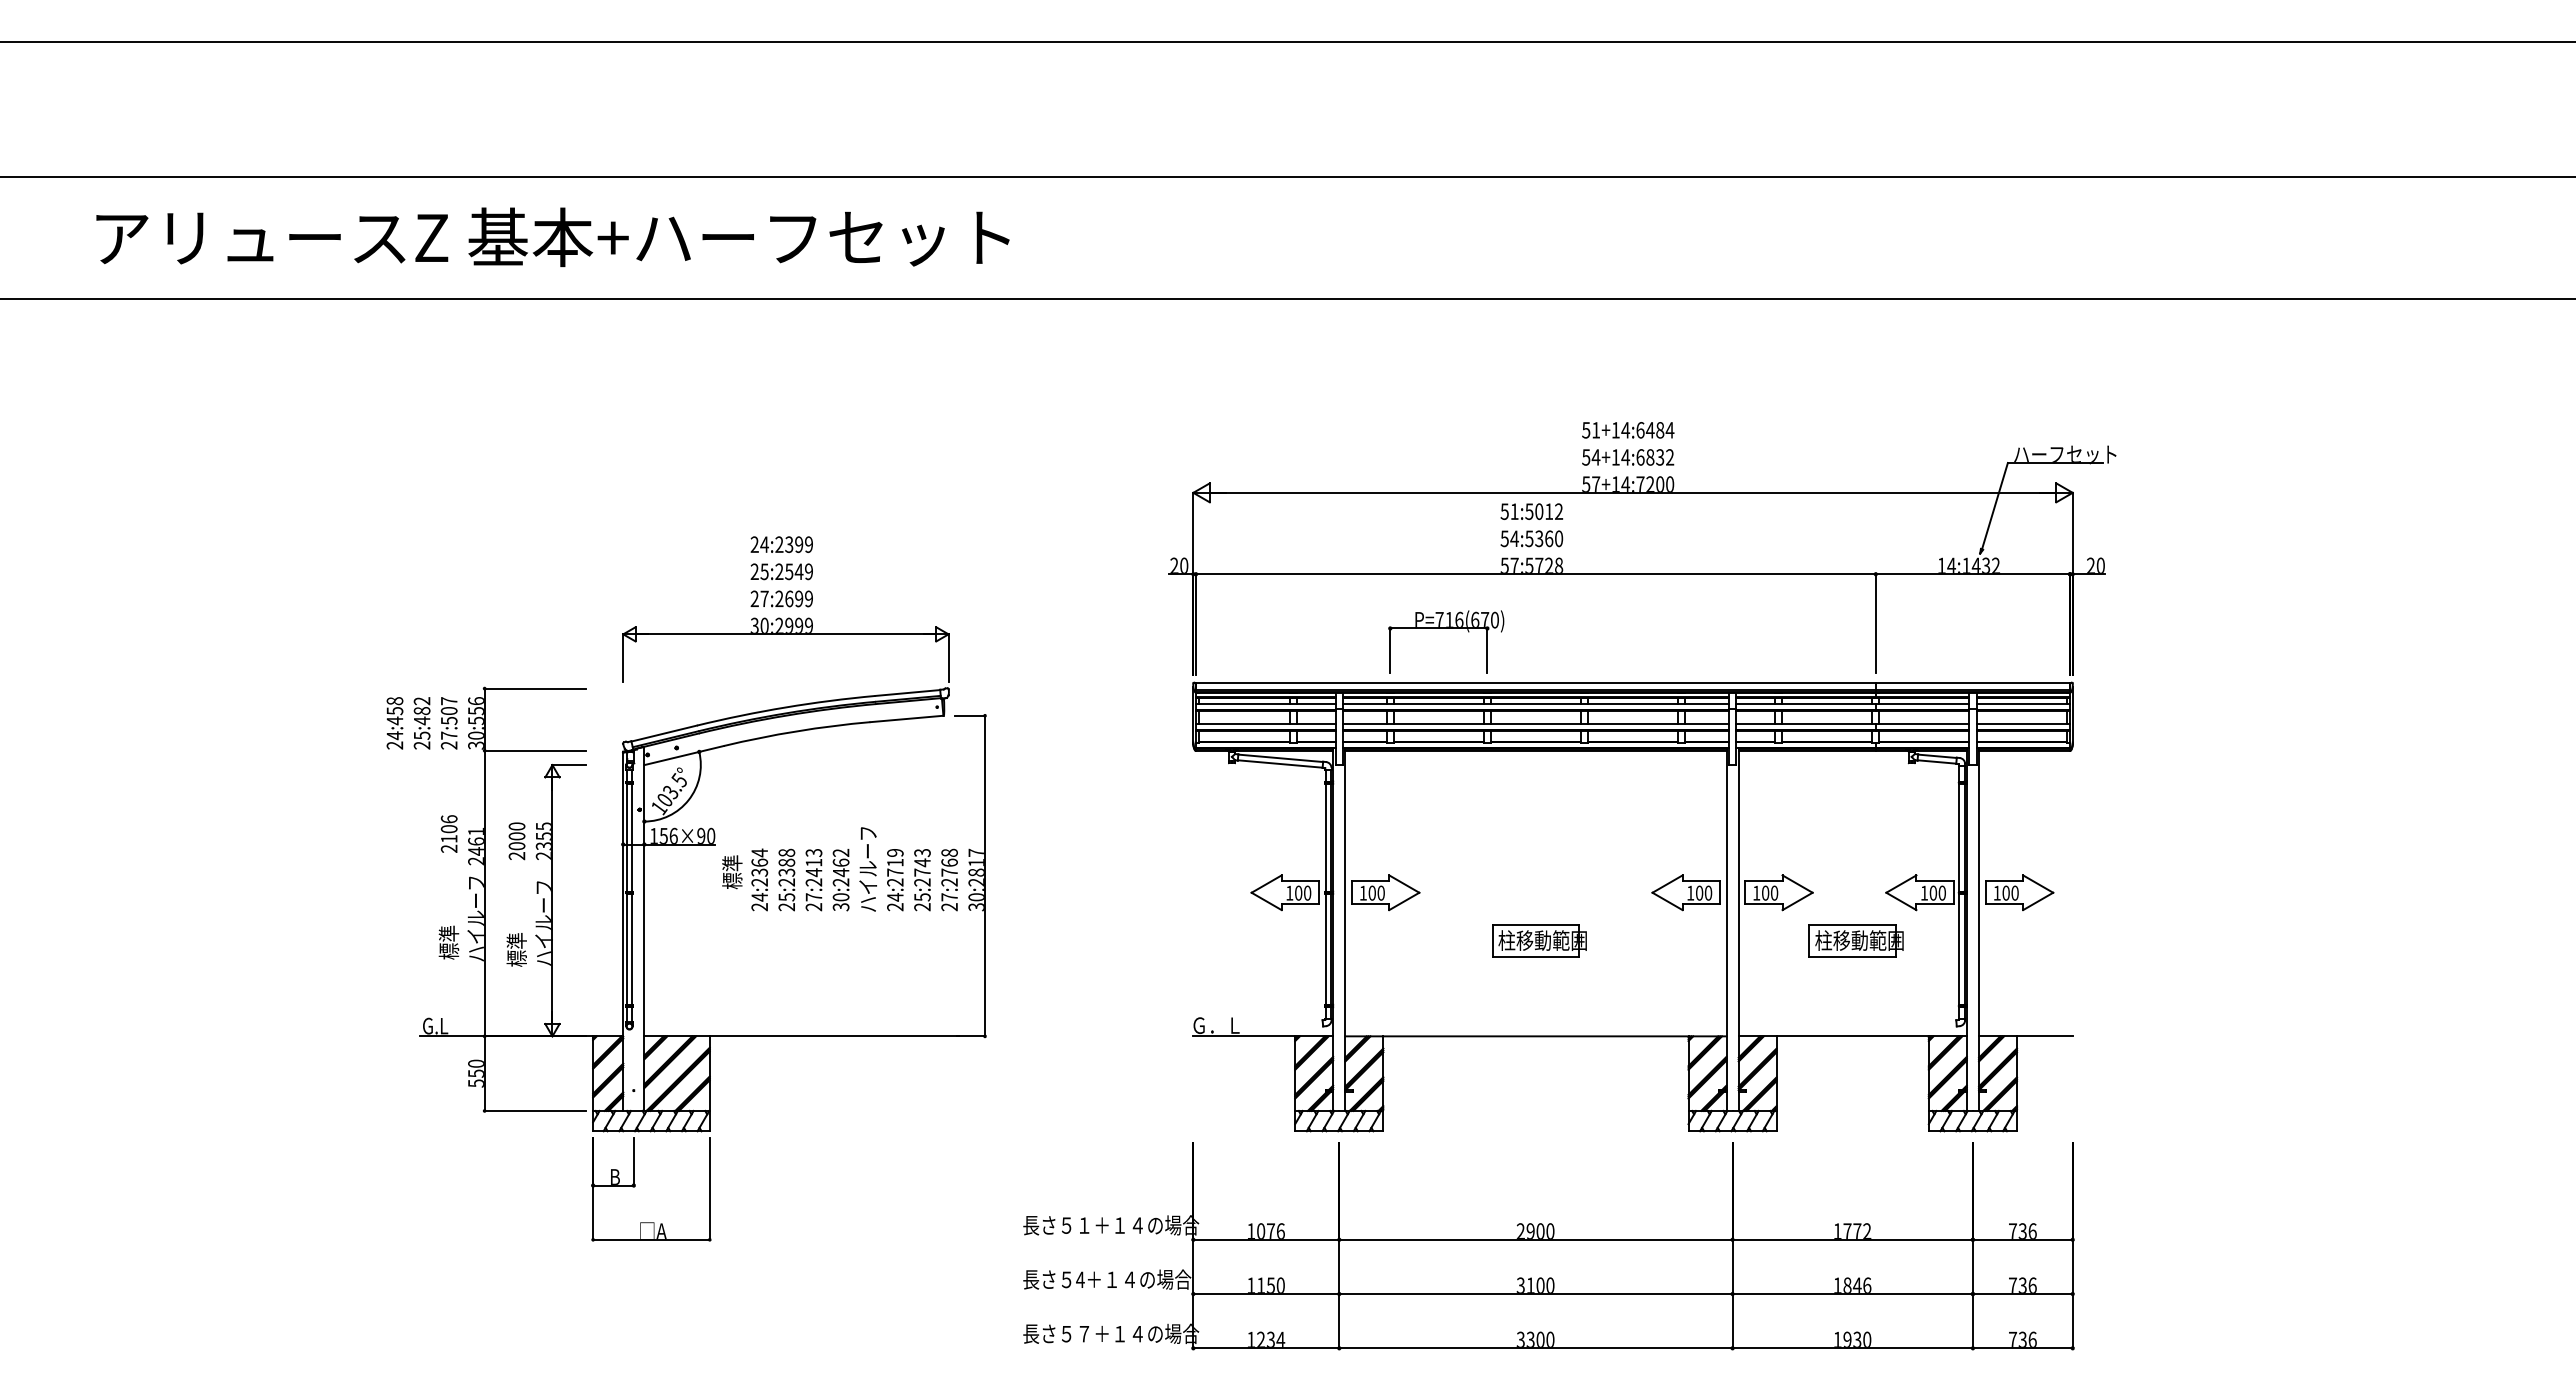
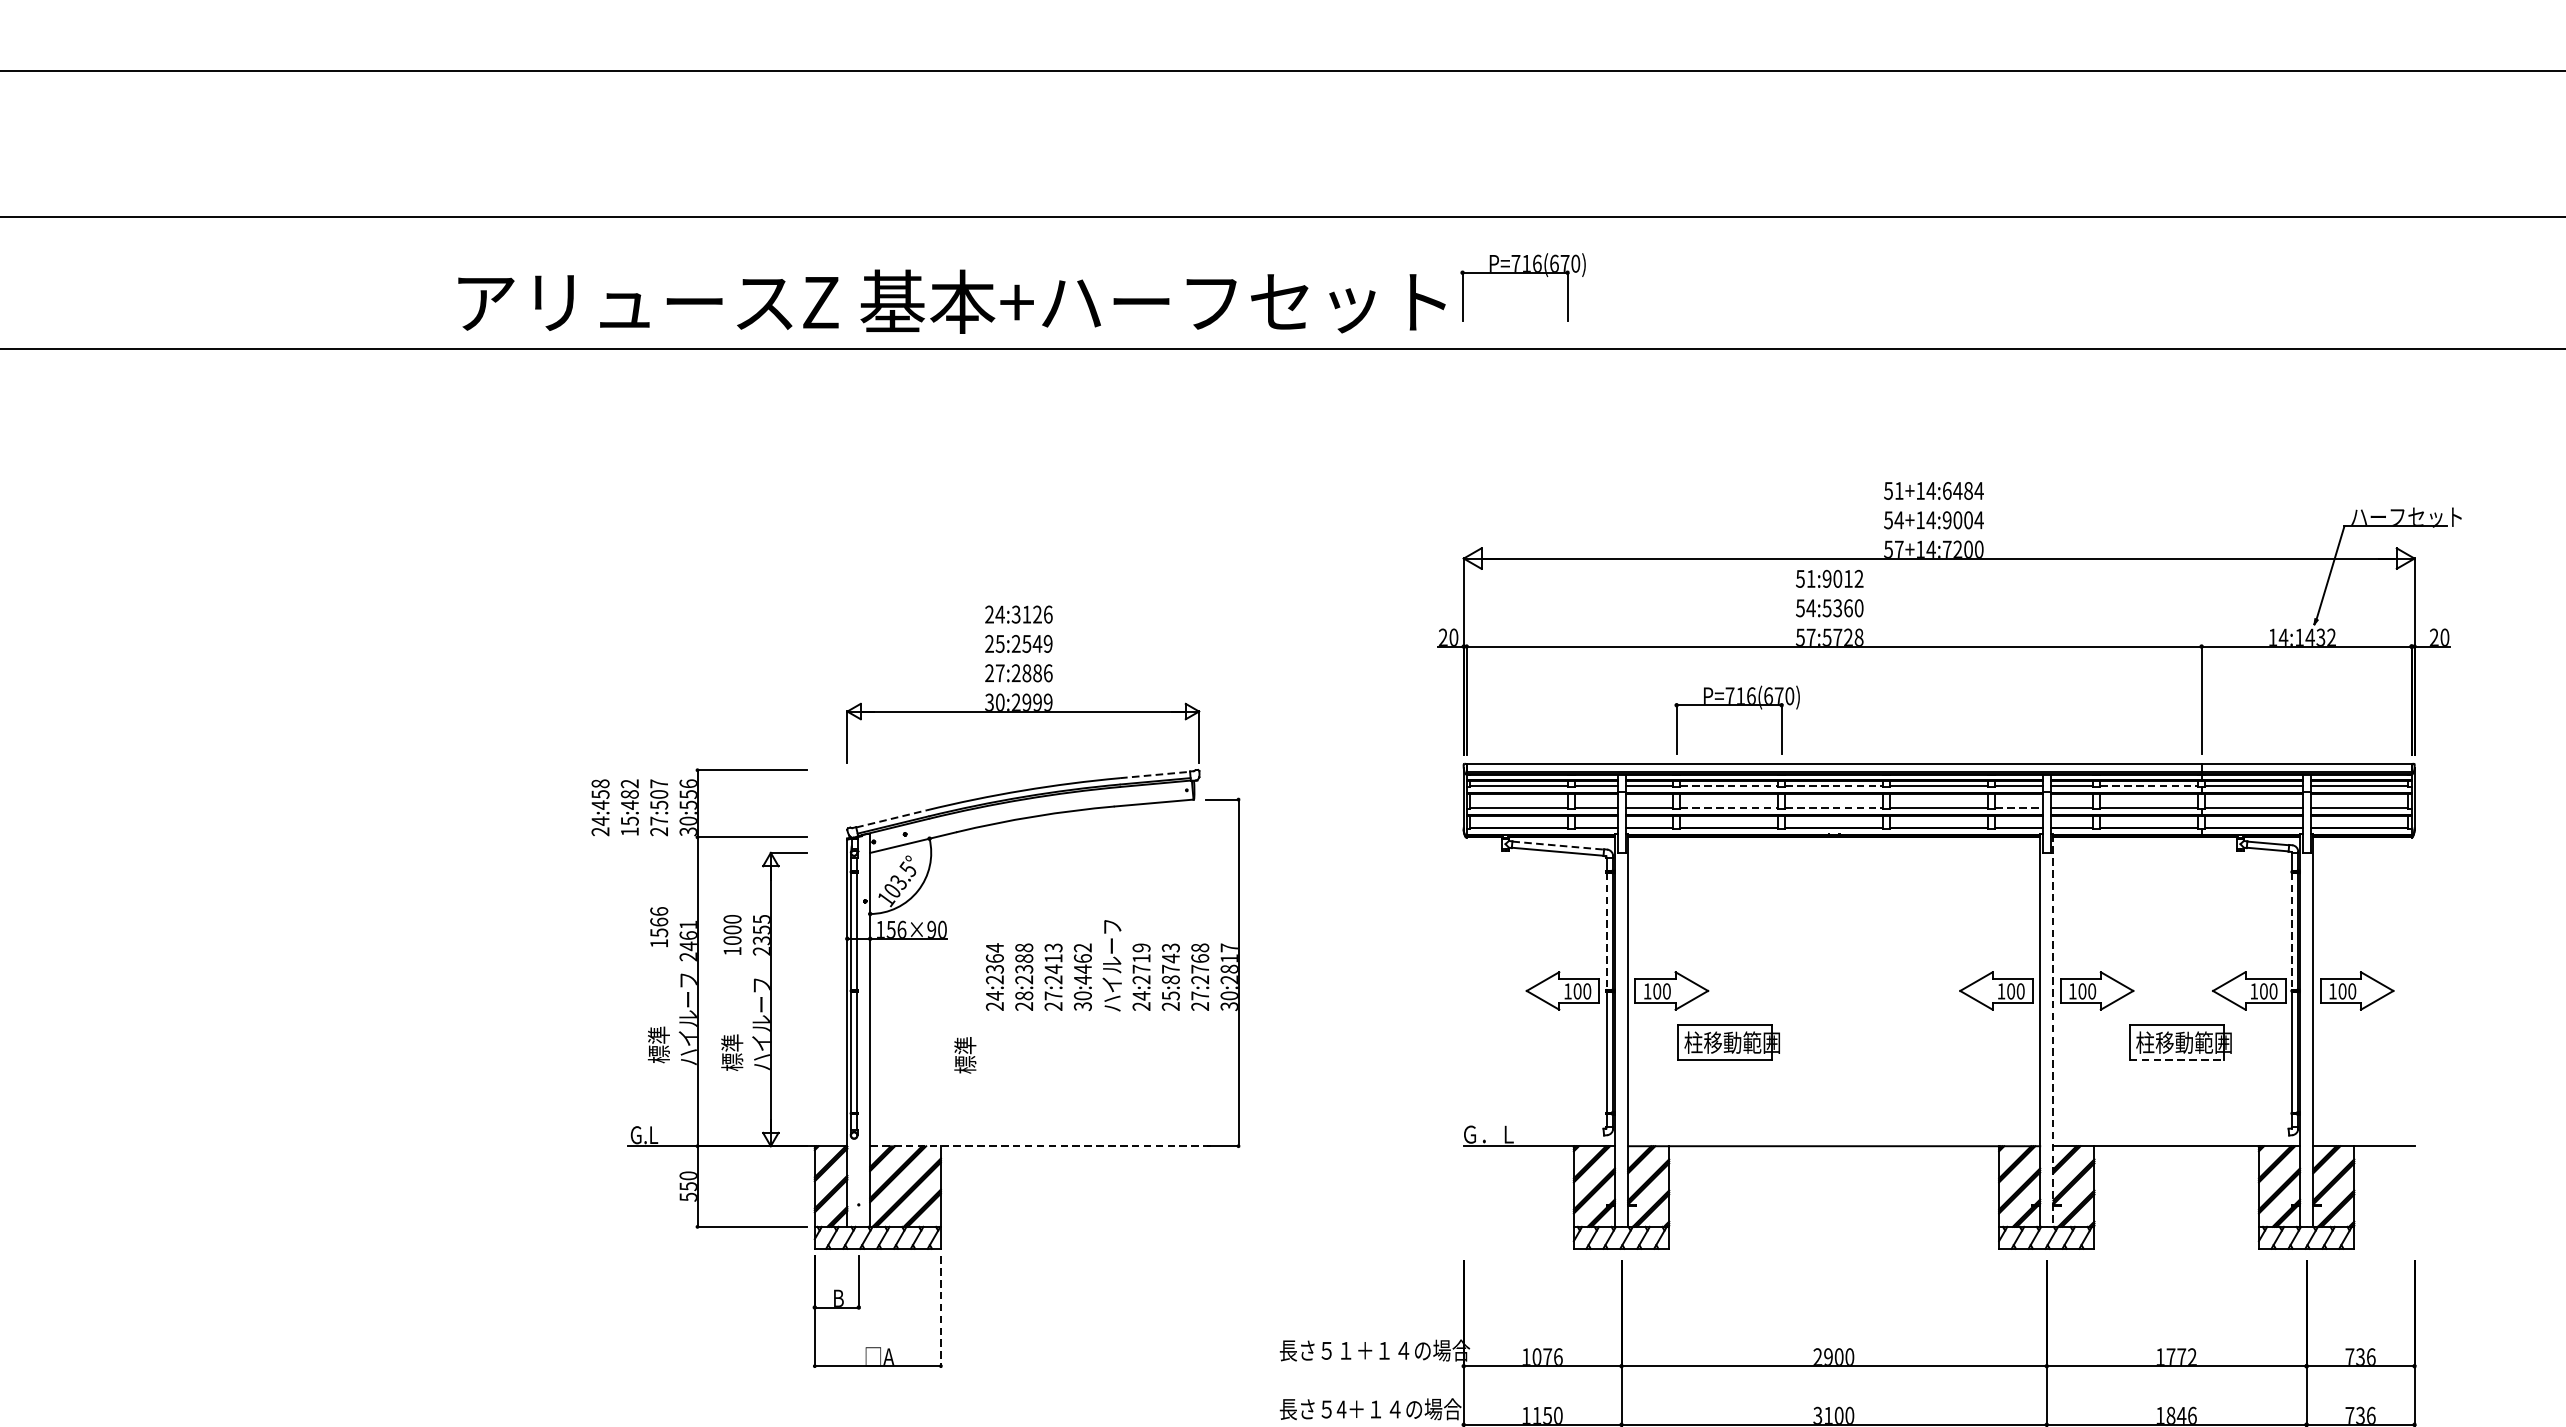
part: (1248, 228) -> (1523, 272), added
text: (552, 236) -> (951, 300), moved
text: (1655, 457) -> (1963, 520), 54+14:6832 -> 54+14:9004
text: (1529, 511) -> (1827, 578), 51:5012 -> 51:9012
text: (794, 544) -> (1032, 614), 24:2399 -> 24:3126
text: (799, 598) -> (1037, 672), 27:2699 -> 27:2886
line: (908, 692) -> (1155, 774), solid -> dashed
line: (1439, 703) -> (1729, 786), solid -> dashed
line: (1536, 703) -> (1834, 786), solid -> dashed
line: (1827, 703) -> (2149, 786), solid -> dashed
line: (1439, 723) -> (1729, 807), solid -> dashed
line: (1536, 723) -> (1834, 807), solid -> dashed
line: (1706, 723) -> (2018, 807), solid -> dashed
line: (664, 733) -> (891, 818), solid -> dashed
text: (421, 745) -> (629, 831), 25:482 -> 15:482
line: (1280, 758) -> (1557, 845), solid -> dashed
text: (448, 838) -> (658, 932), 2106 -> 1566
line: (1325, 838) -> (1606, 932), solid -> dashed
line: (1959, 838) -> (2292, 932), solid -> dashed
text: (516, 856) -> (731, 951), 2000 -> 1000
text: (732, 872) -> (965, 1055), moved
text: (840, 882) -> (1082, 979), 30:2462 -> 30:4462
text: (922, 882) -> (1170, 979), 25:2743 -> 25:8743
text: (786, 897) -> (1023, 996), 25:2388 -> 28:2388
line: (1738, 929) -> (2053, 1030), solid -> dashed
part: (1539, 940) -> (1728, 1042), moved
line: (1853, 957) -> (2177, 1060), solid -> dashed
line: (802, 1036) -> (1041, 1146), solid -> dashed
line: (709, 1189) -> (940, 1311), solid -> dashed

